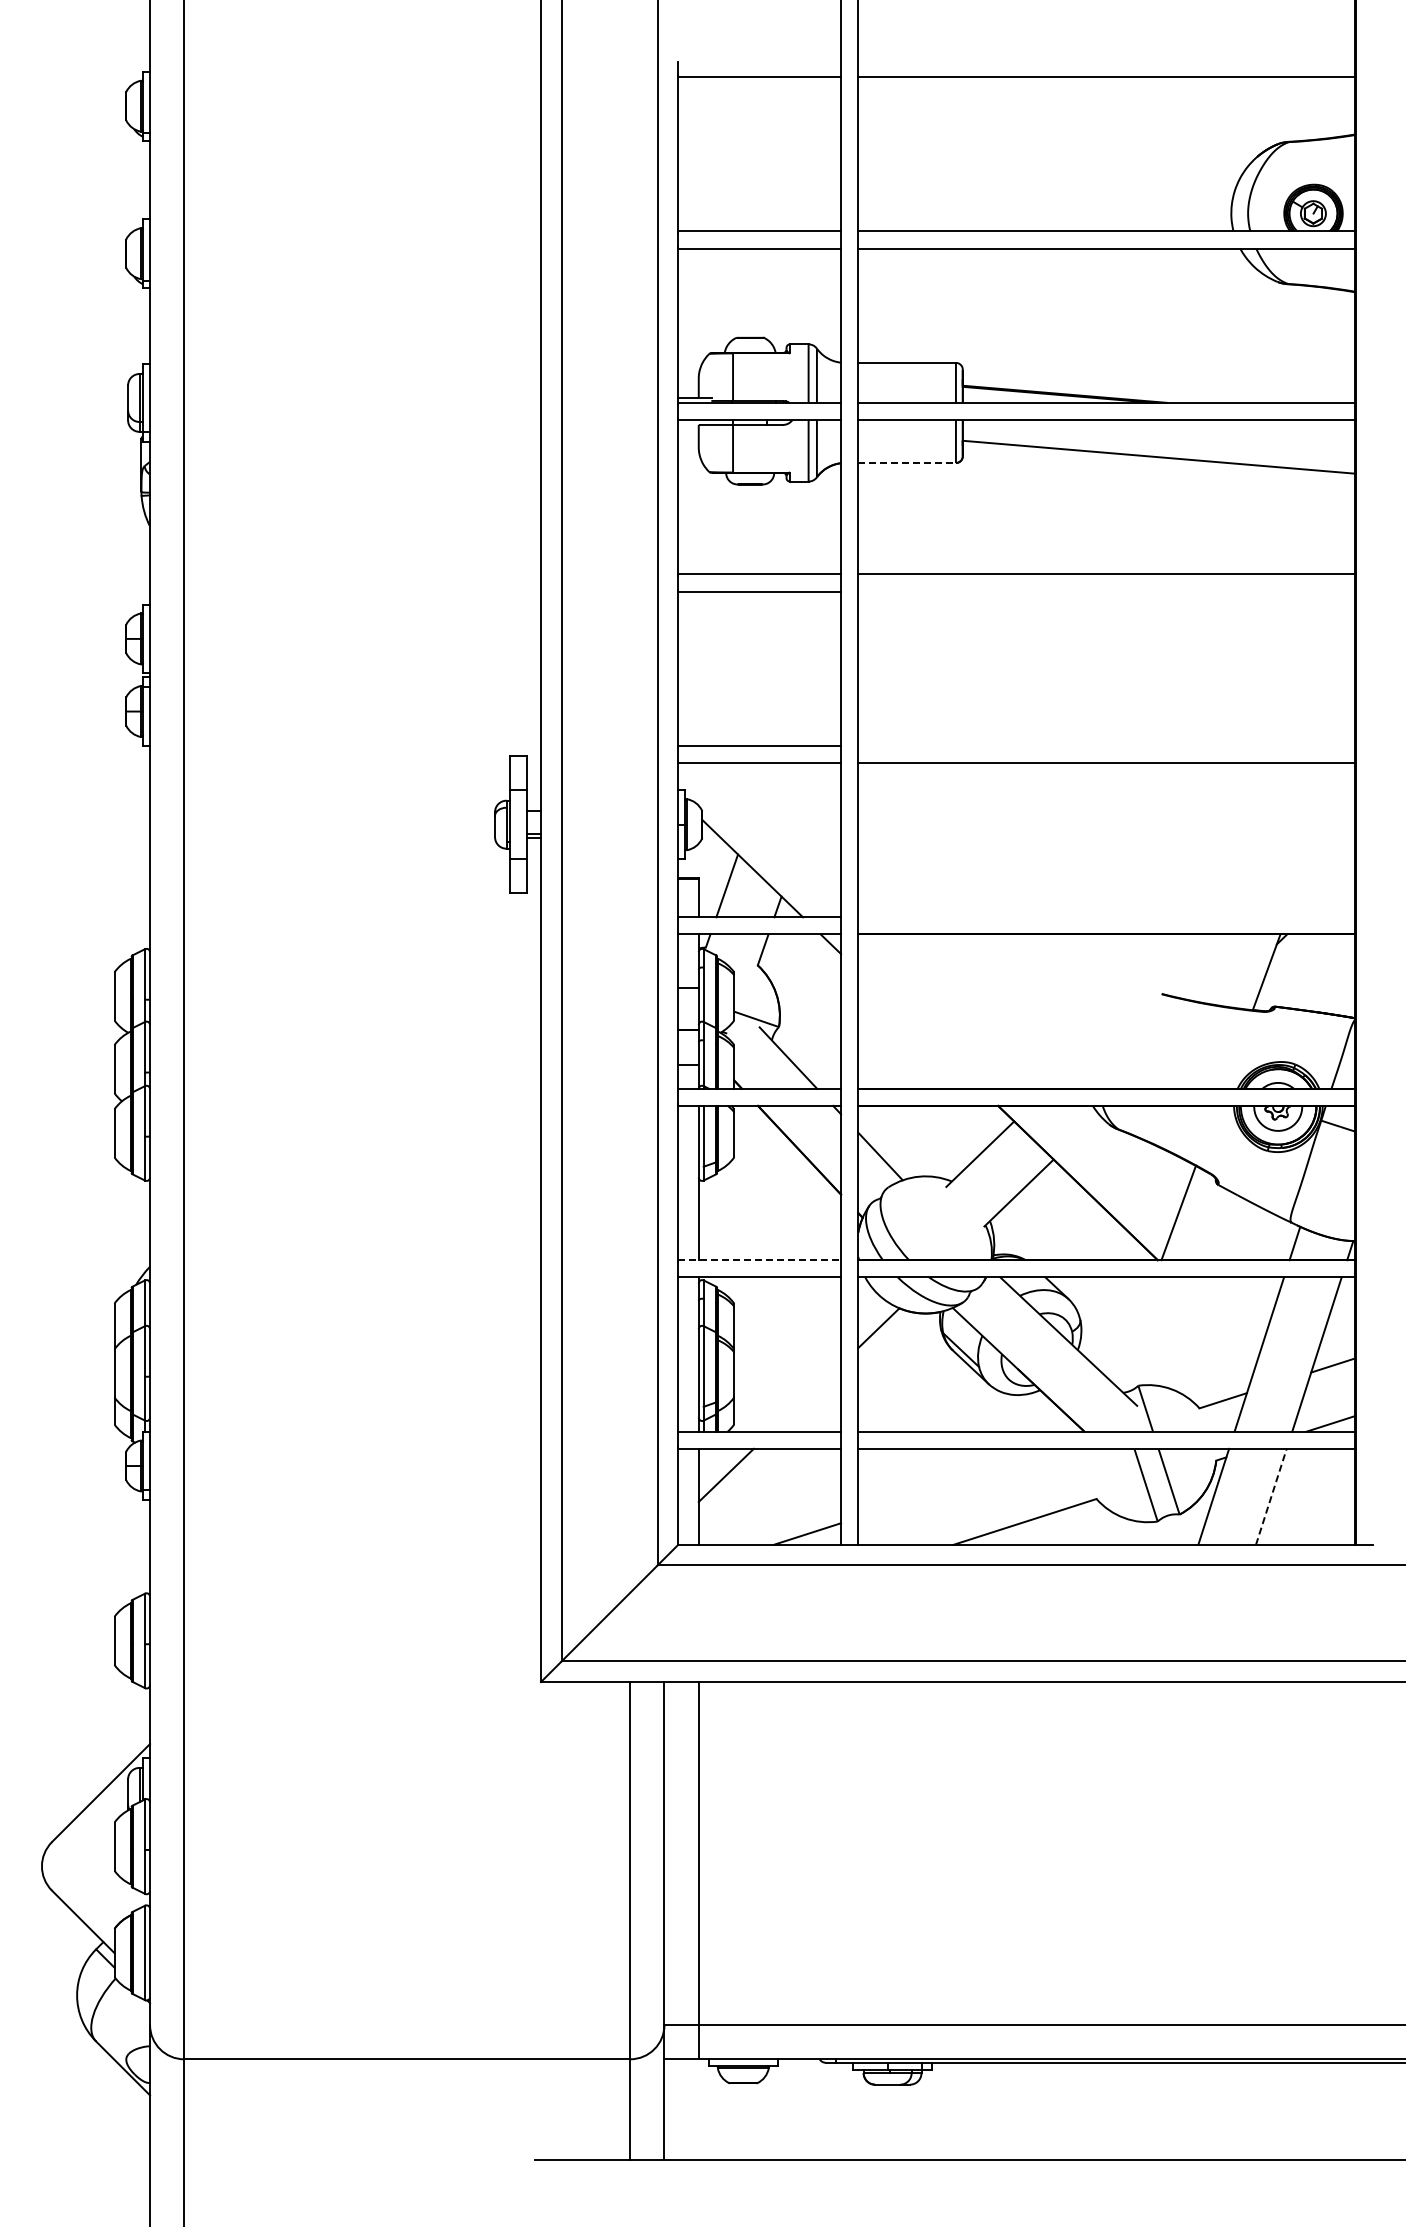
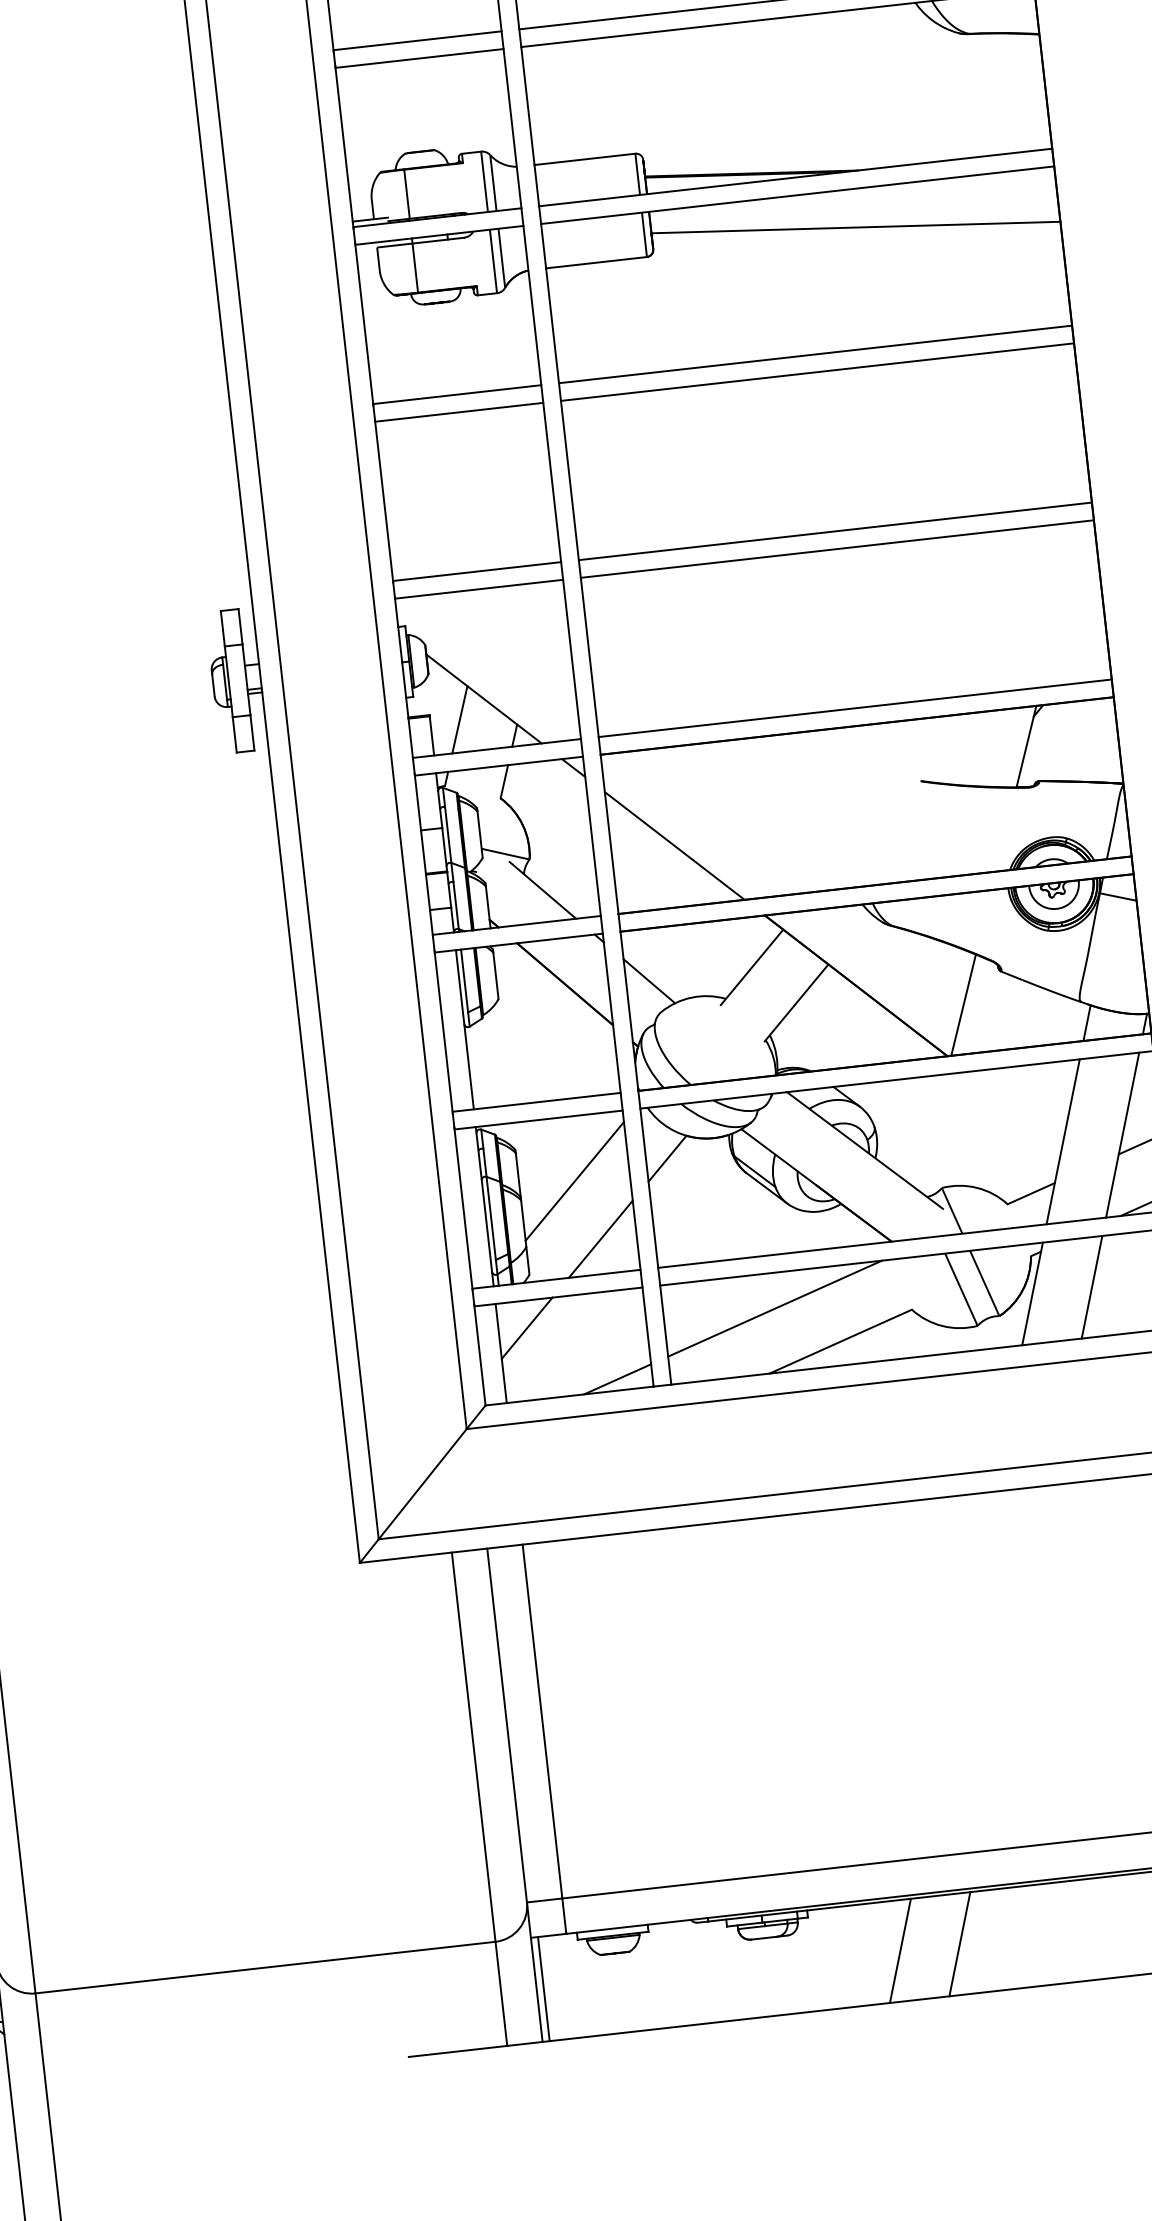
line: (907, 463) -> (597, 263), dashed -> solid
line: (1106, 591) -> (817, 372), added
line: (1106, 745) -> (834, 531), added
line: (1106, 917) -> (854, 708), added
line: (919, 1029) -> (674, 845), added
line: (760, 1260) -> (537, 1102), dashed -> solid
line: (787, 1339) -> (574, 1180), added
line: (806, 1397) -> (600, 1238), added
line: (965, 1482) -> (774, 1307), added
line: (1271, 1496) -> (1092, 1286), dashed -> solid
line: (671, 2109) -> (544, 1988), added
line: (1016, 2111) -> (900, 1950), added
line: (1073, 2111) -> (959, 1944), added

